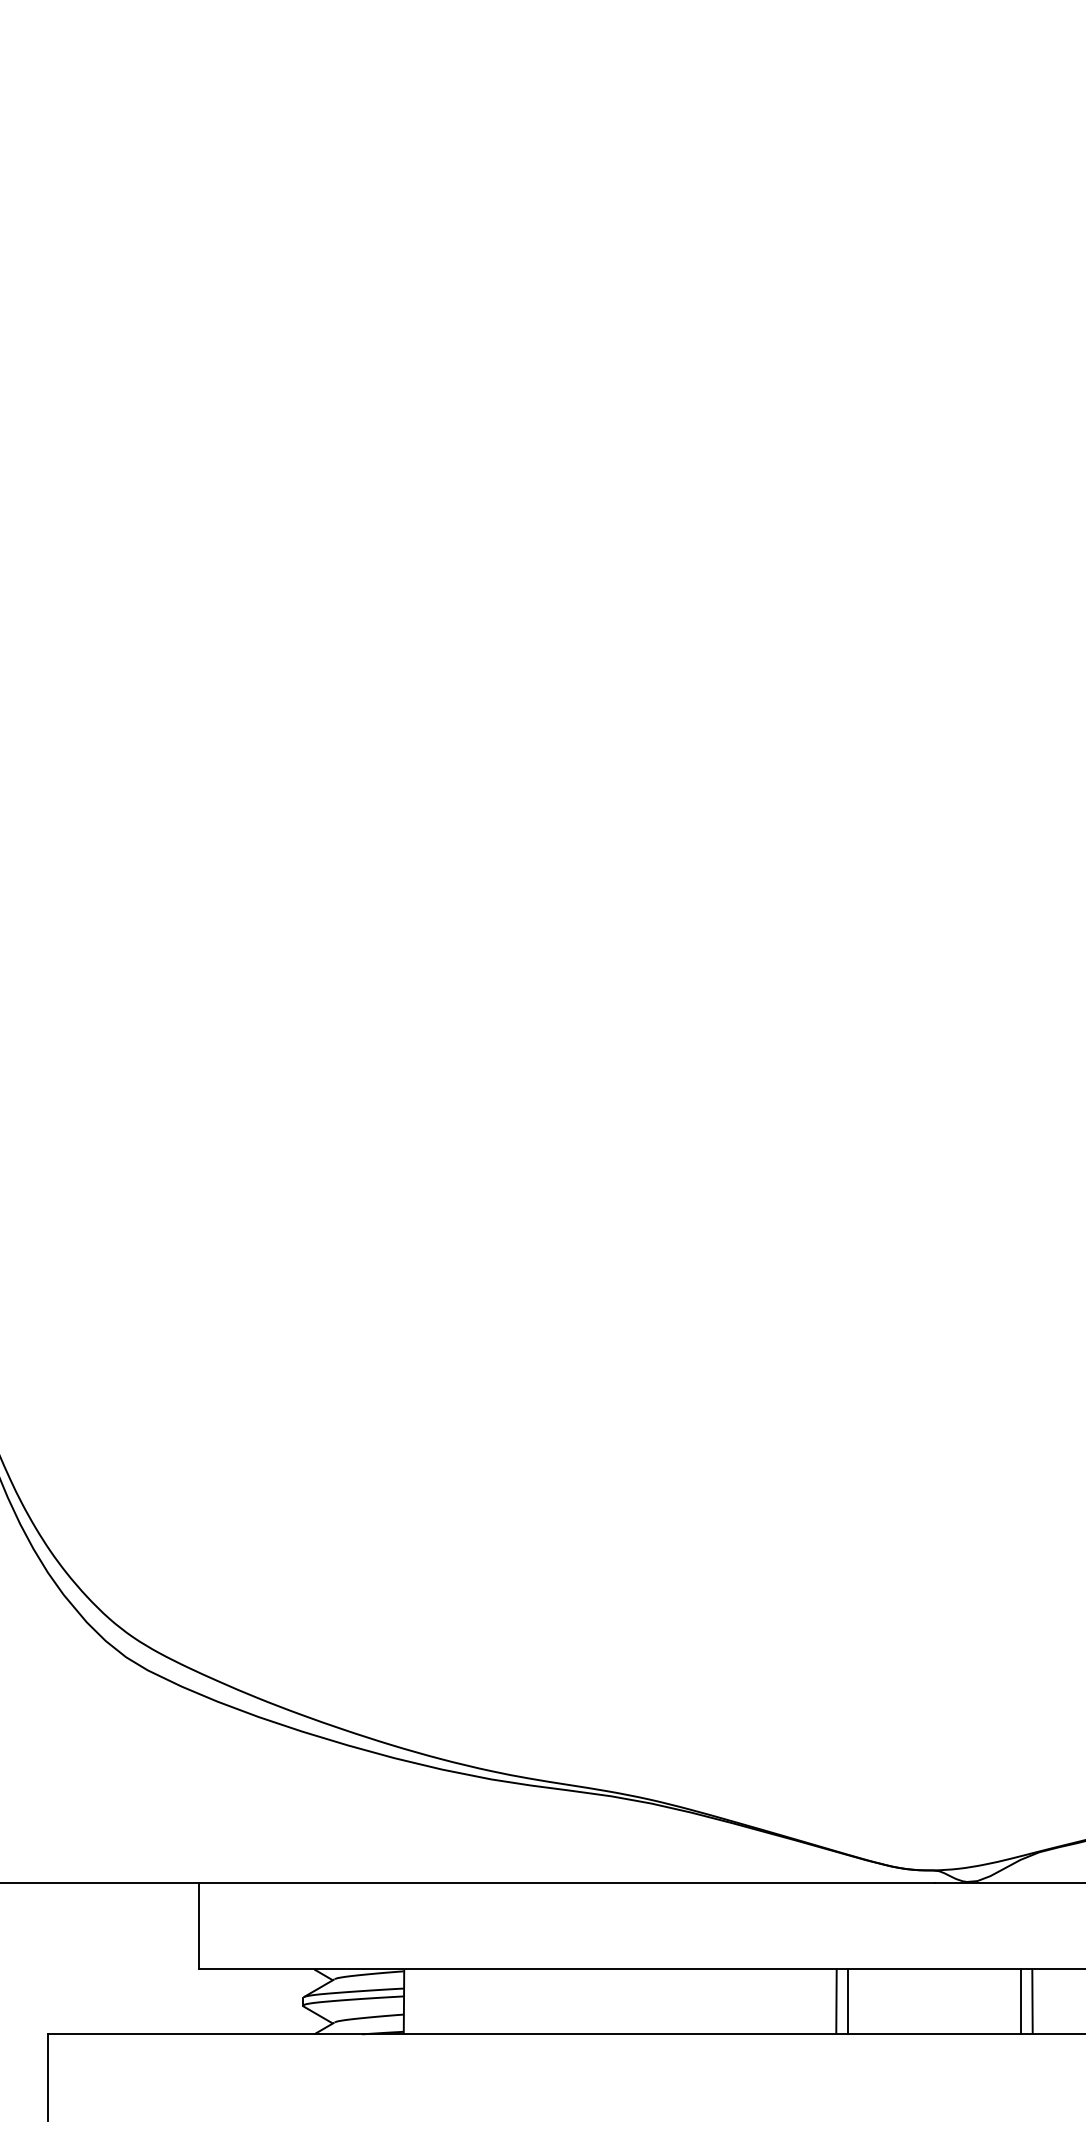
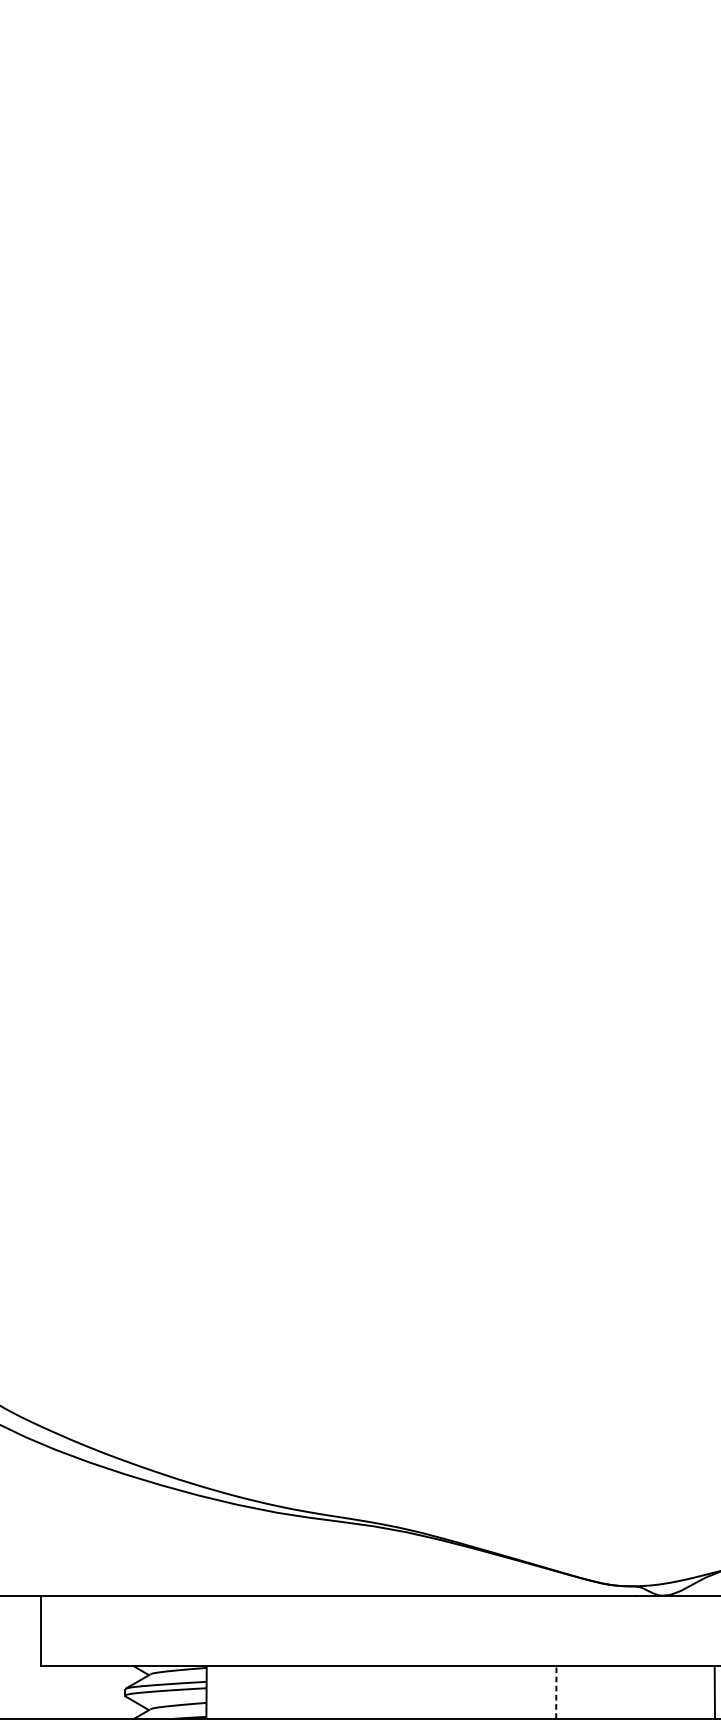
line: (836, 2000) -> (556, 1691), solid -> dashed
line: (847, 2001) -> (565, 1692), removed
line: (1020, 2001) -> (705, 1692), removed

